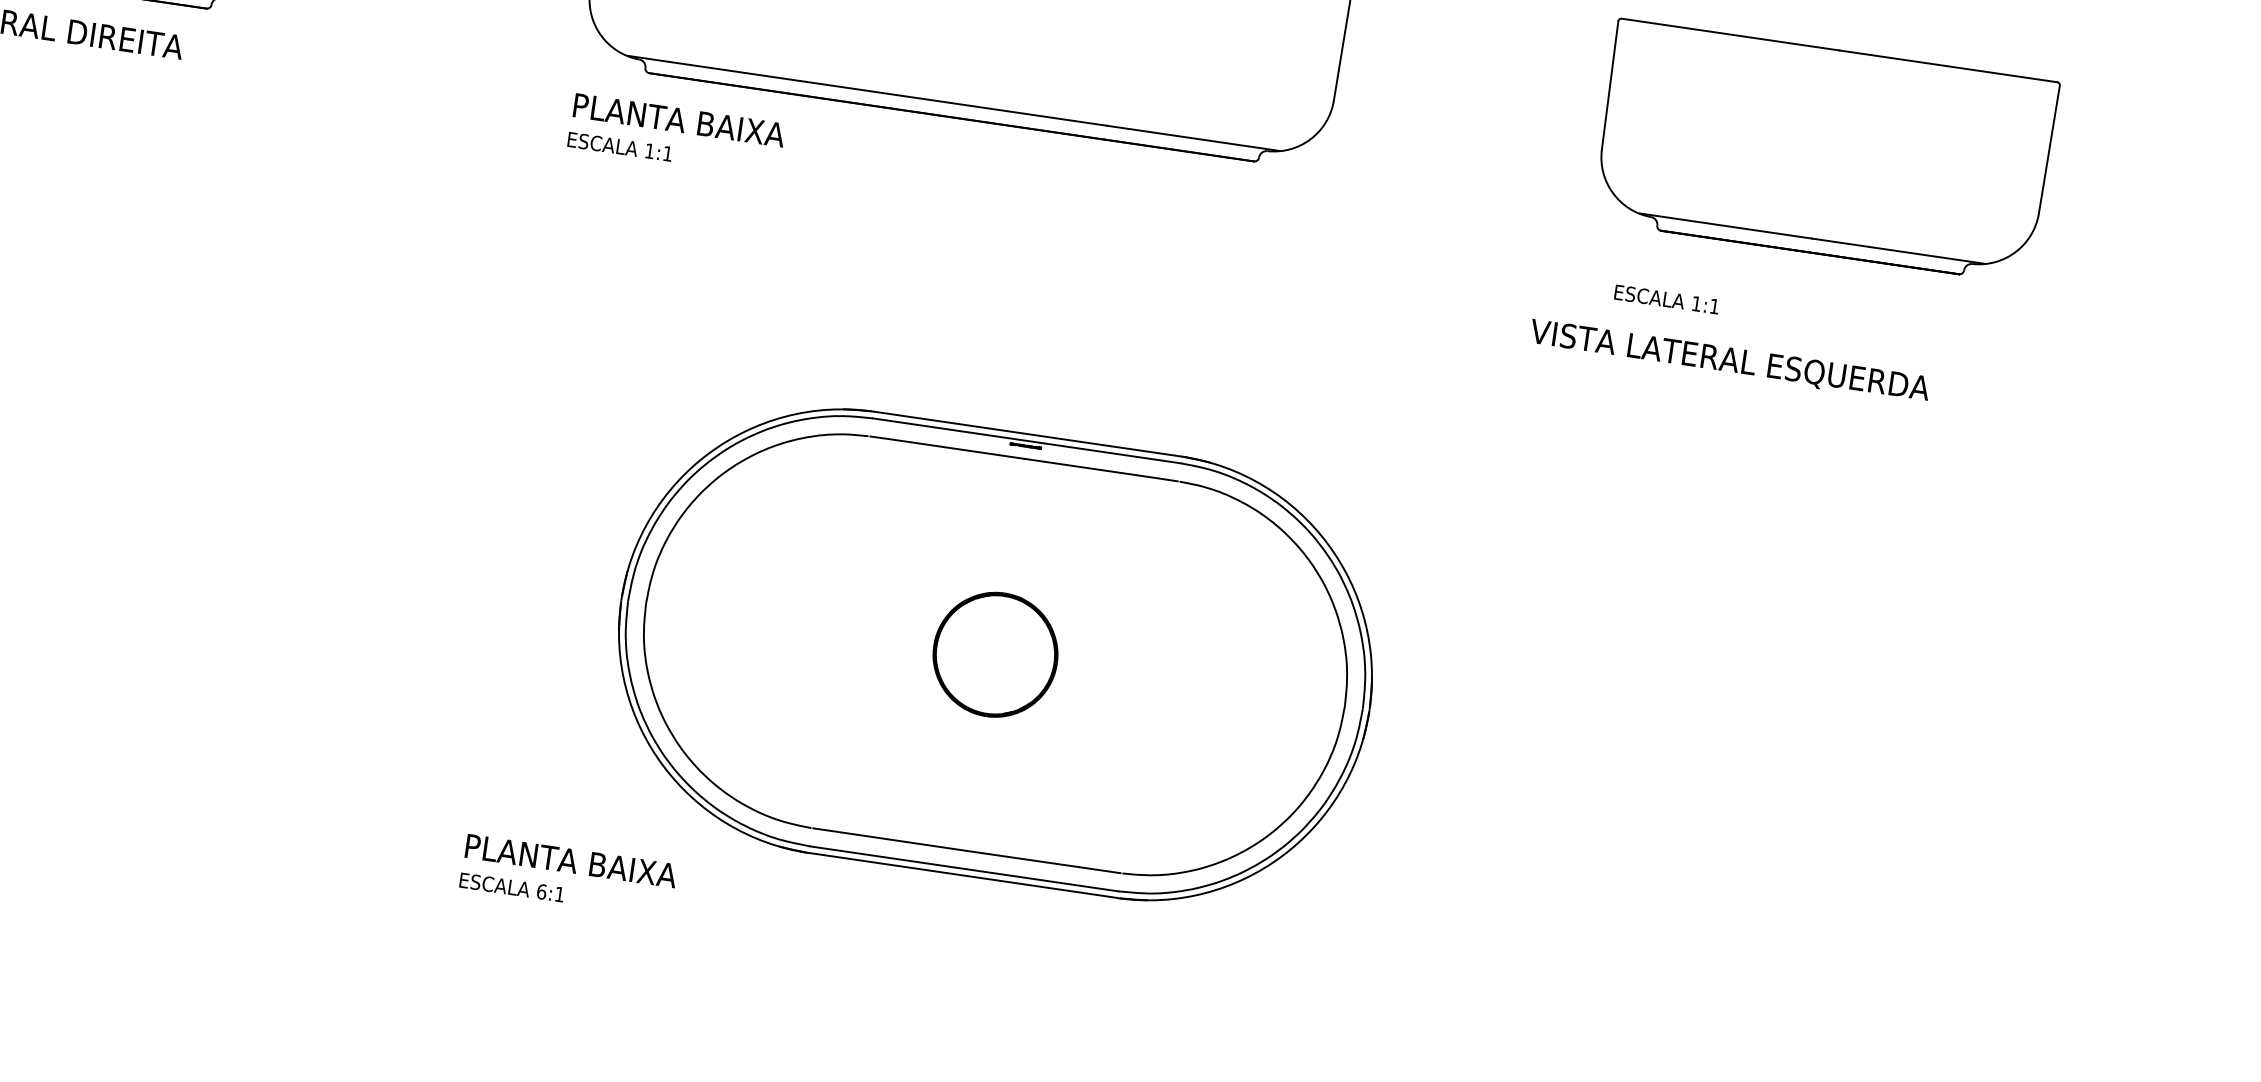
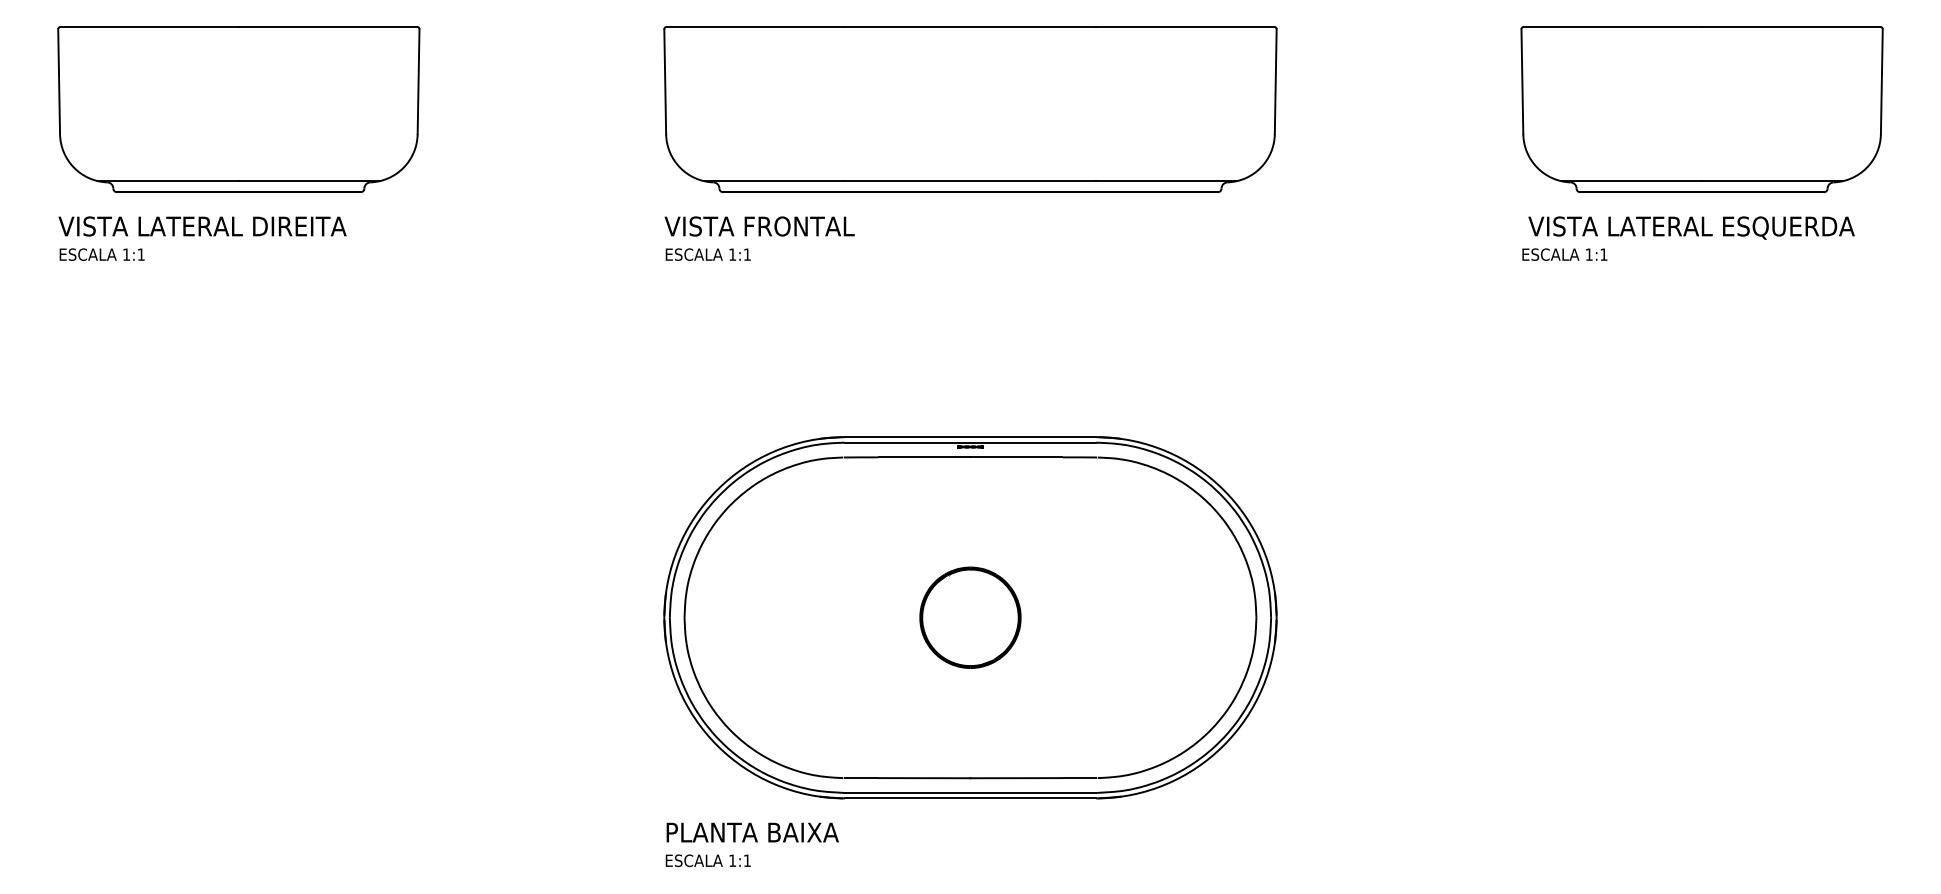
text: (687, 121) -> (759, 226), PLANTA BAIXA -> VISTA FRONTAL
part: (1824, 151) -> (1701, 109), moved
text: (1729, 360) -> (1691, 227), moved
part: (995, 654) -> (970, 617), moved
text: (541, 891) -> (732, 860), 6:1 -> 1:1

